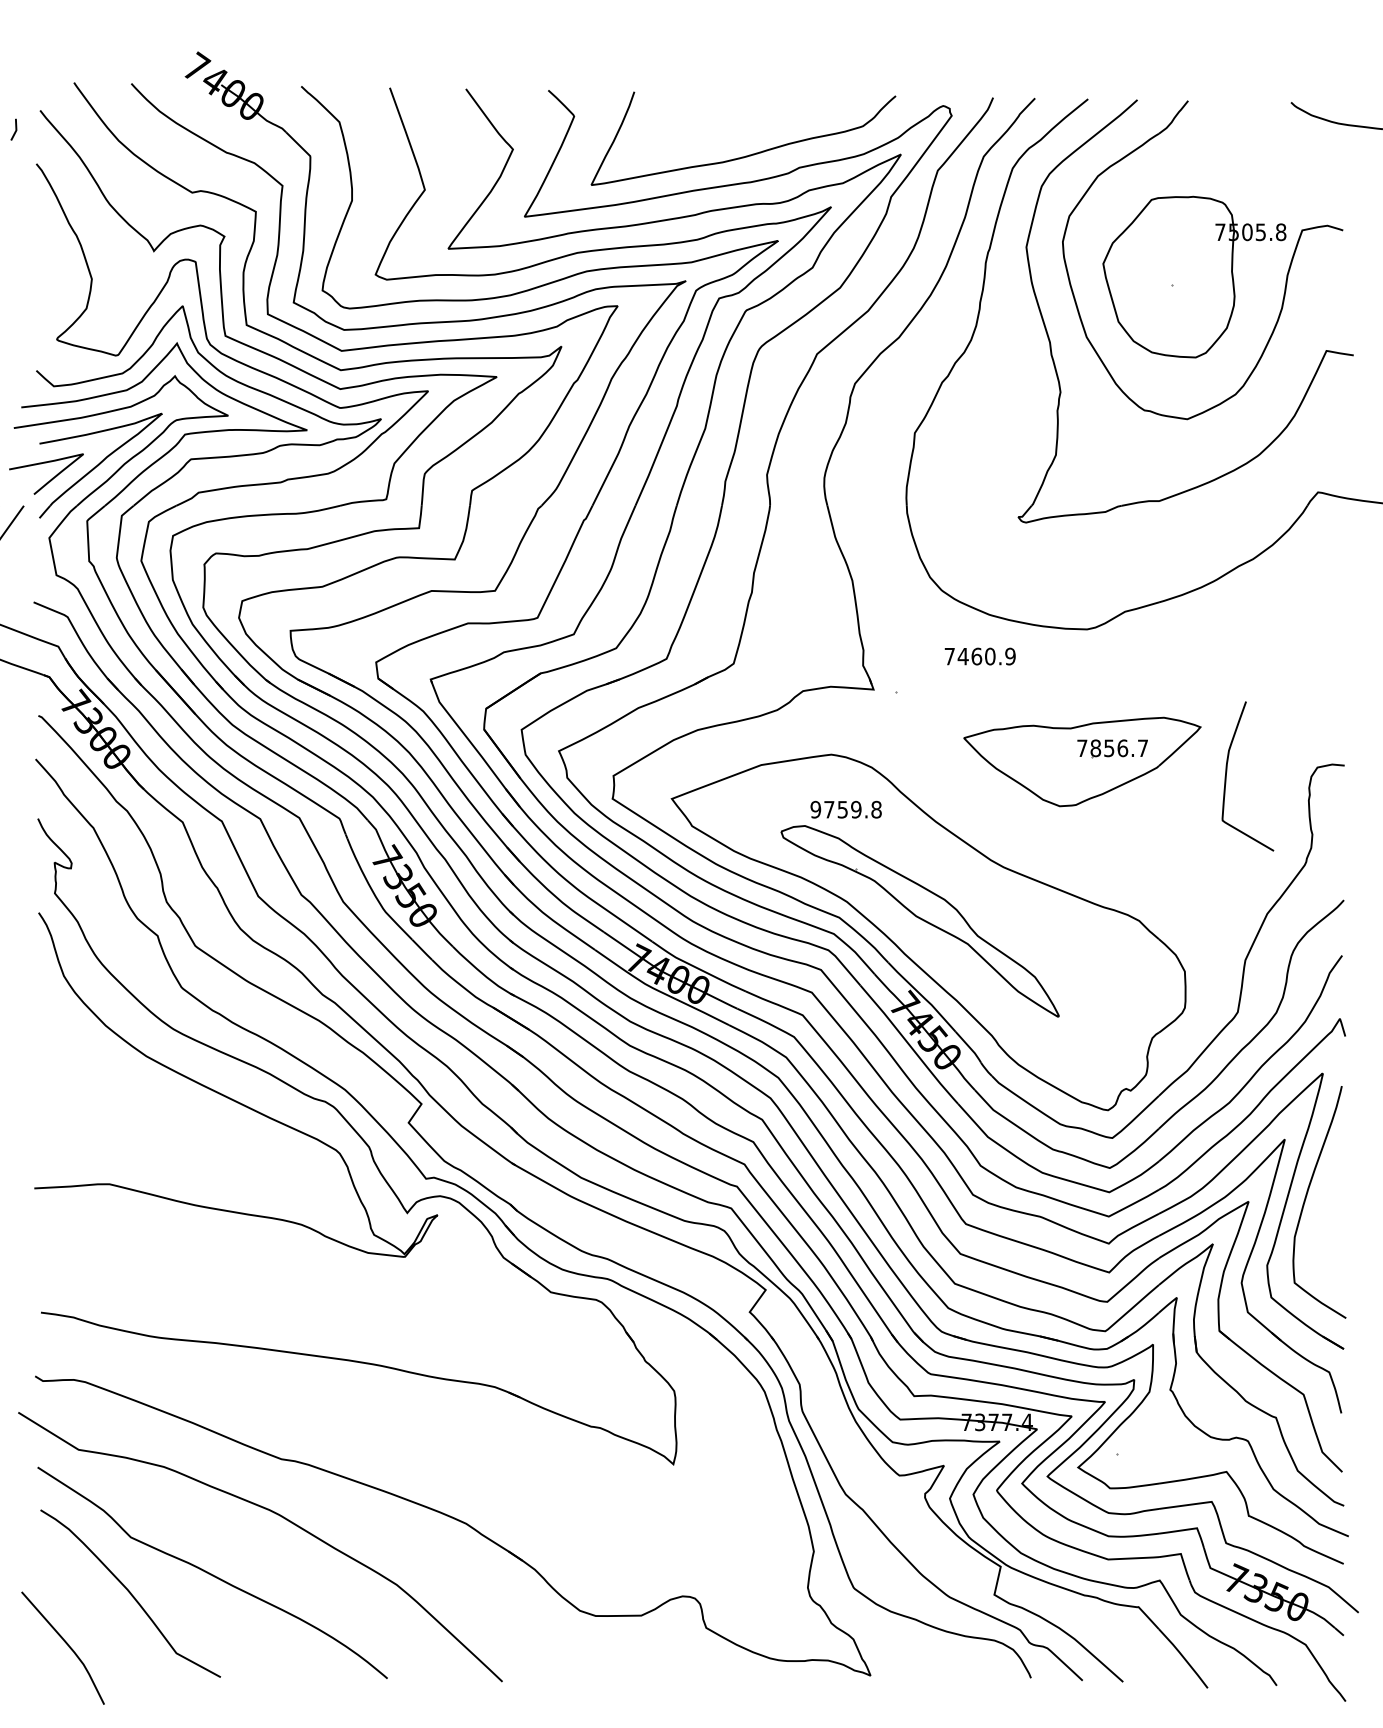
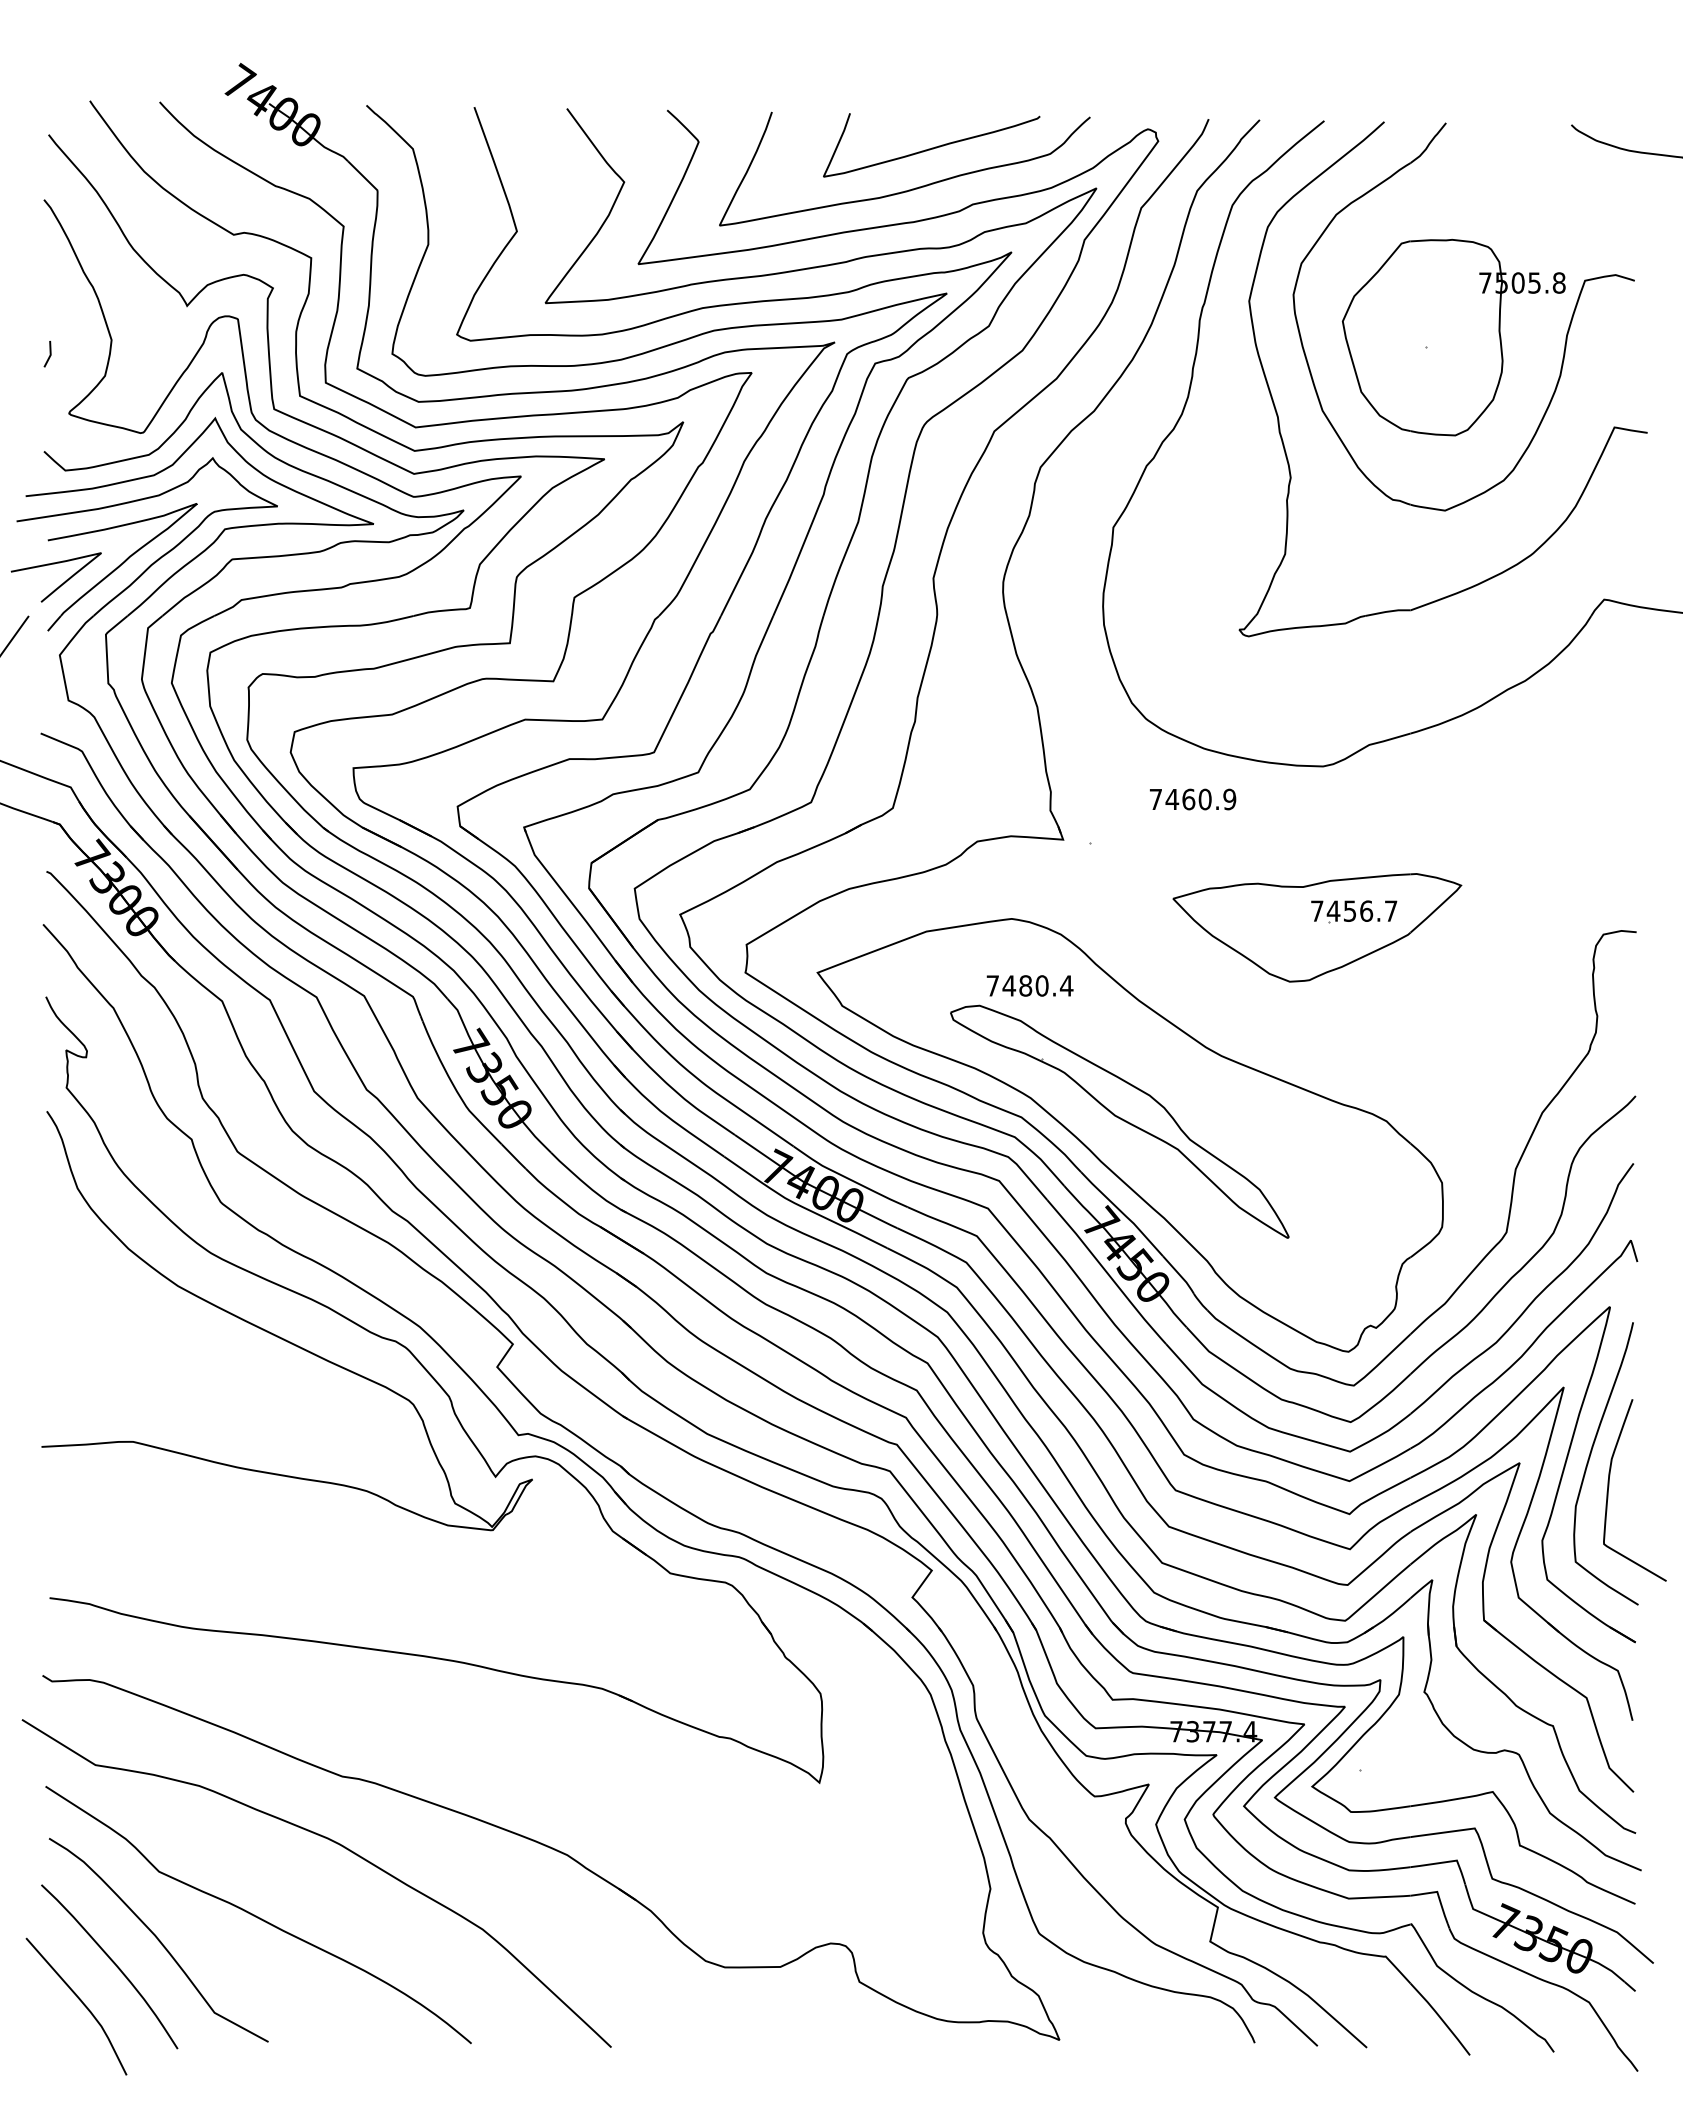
curve: (766, 120) -> (932, 147), added
line: (15, 129) -> (49, 354), moved
text: (1095, 747) -> (1333, 910), 7856.7 -> 7456.7
curve: (1227, 774) -> (1609, 1487), moved
text: (845, 809) -> (1029, 985), 9759.8 -> 7480.4
curve: (92, 1611) -> (112, 1962), added

